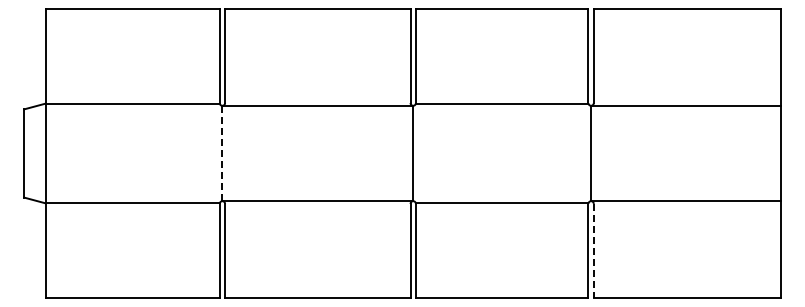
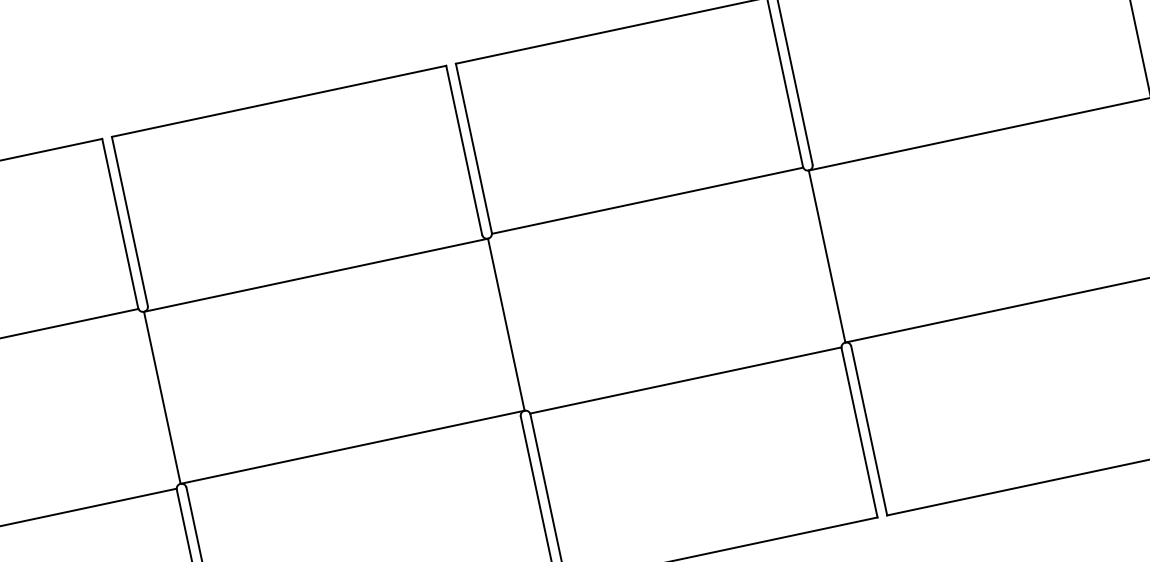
line: (222, 153) -> (162, 397), dashed -> solid
line: (593, 250) -> (868, 430), dashed -> solid

